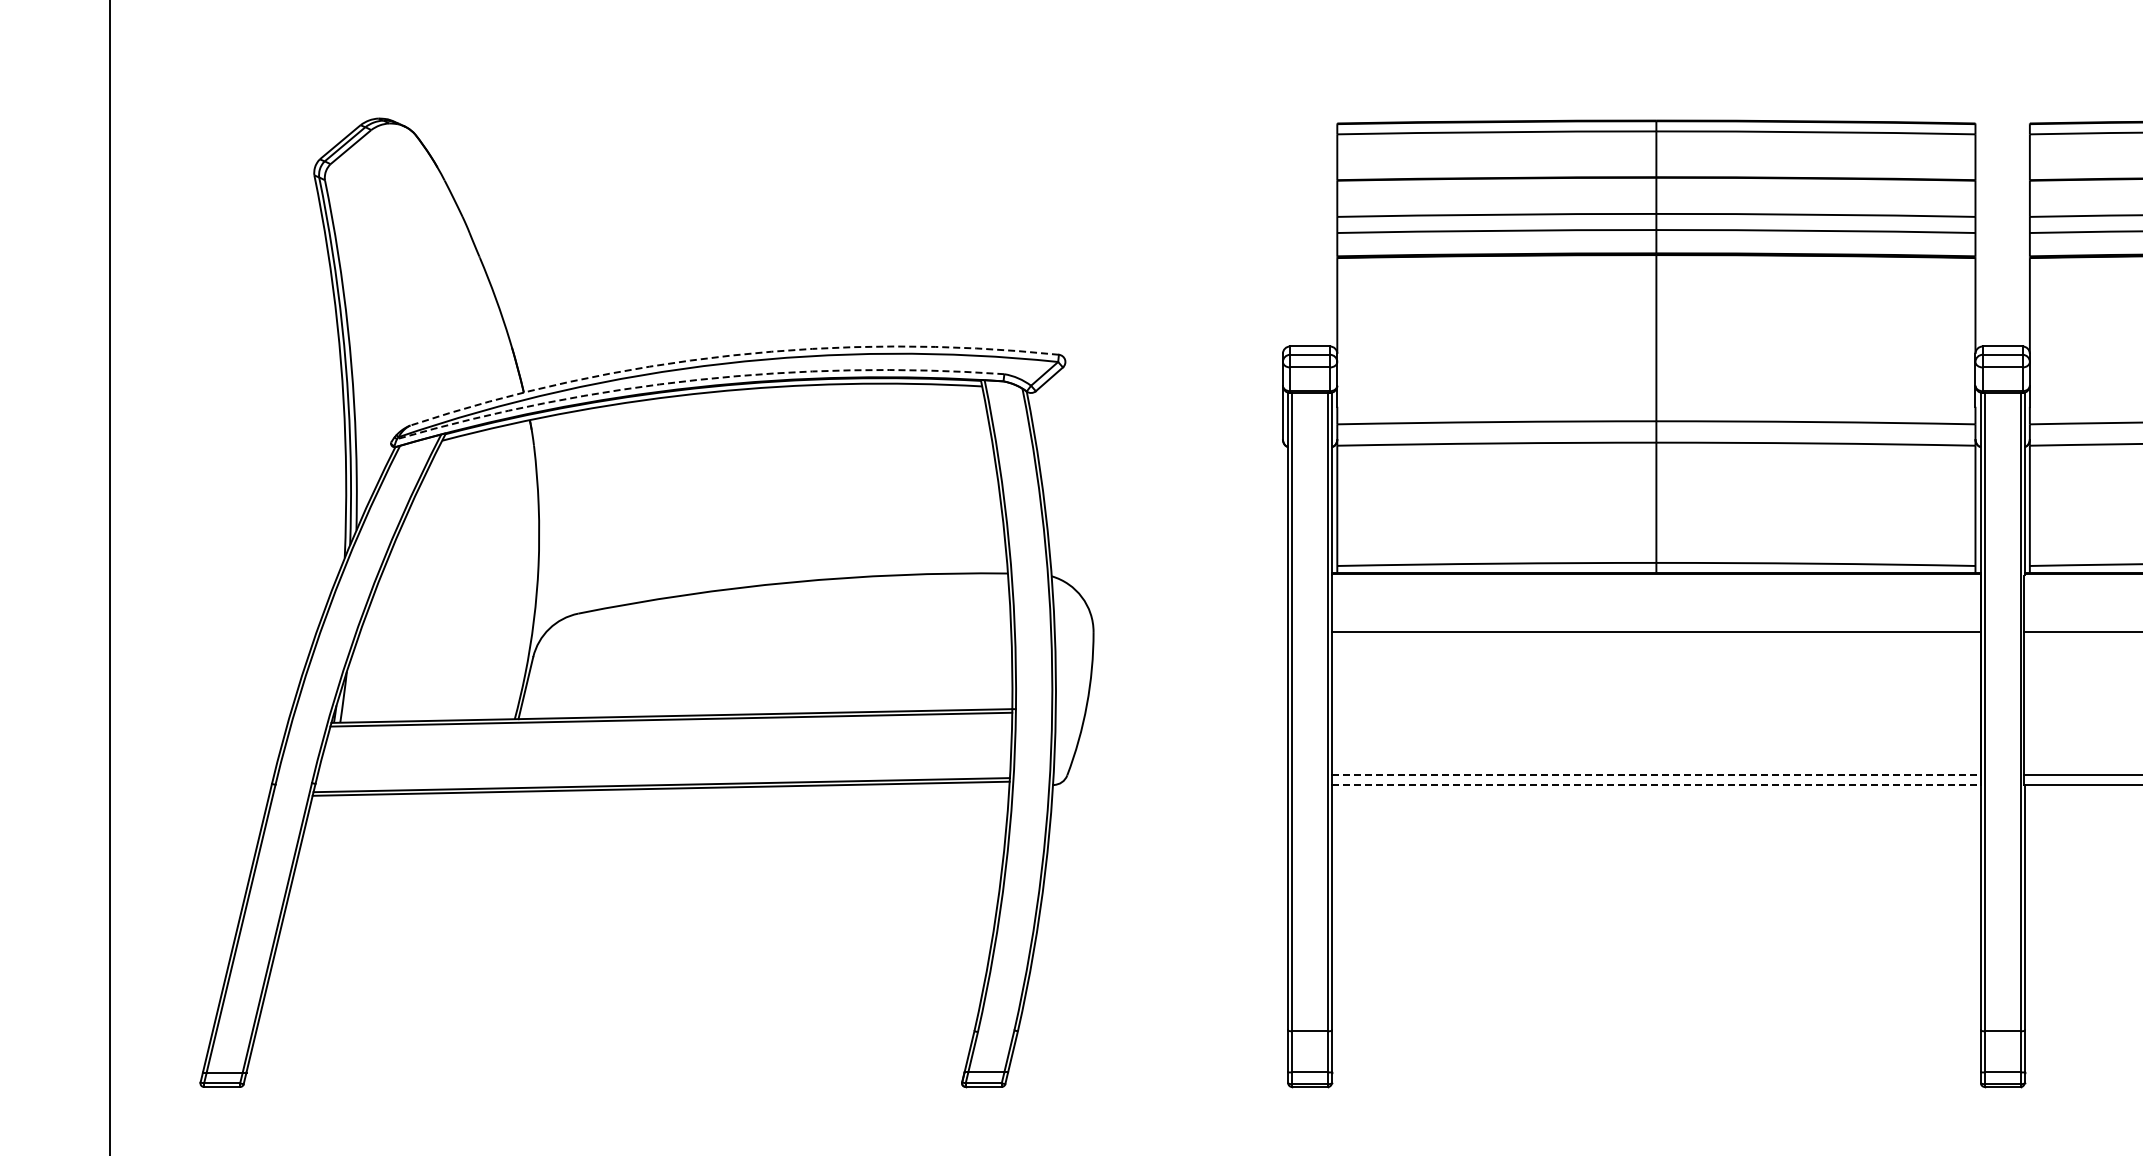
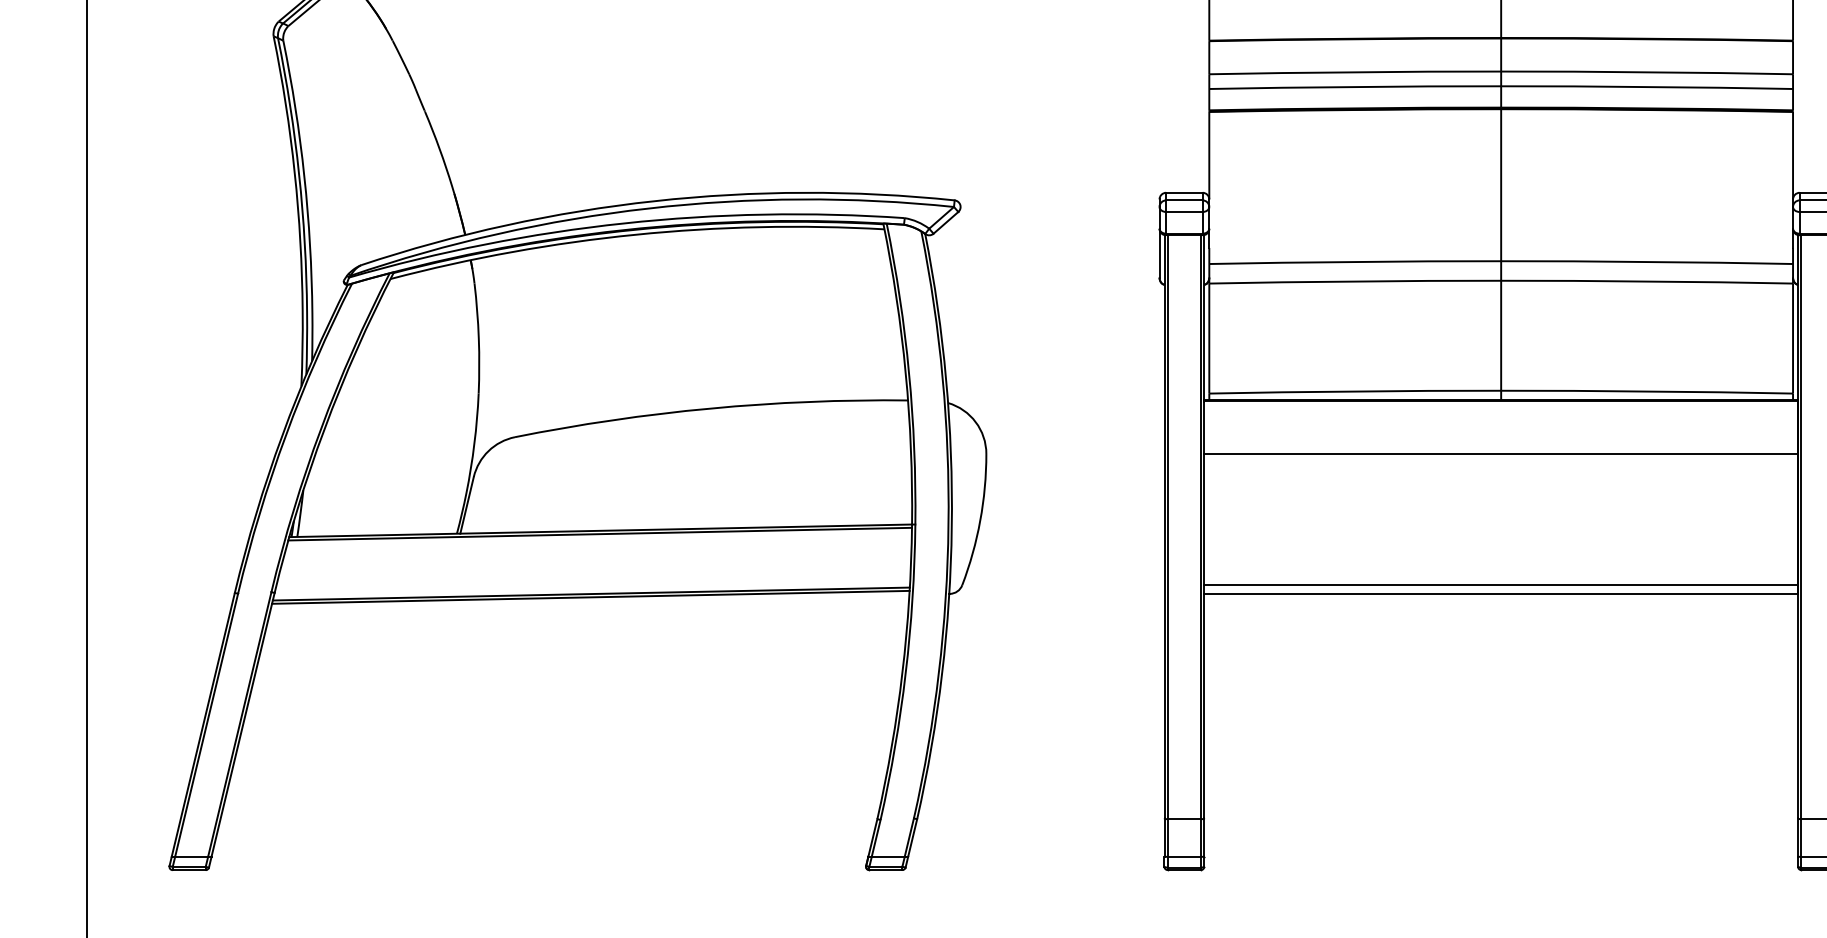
arc: (730, 355) -> (654, 201), dashed -> solid
arc: (697, 379) -> (624, 223), dashed -> solid
line: (1656, 775) -> (1501, 585), dashed -> solid
line: (1656, 784) -> (1501, 593), dashed -> solid

